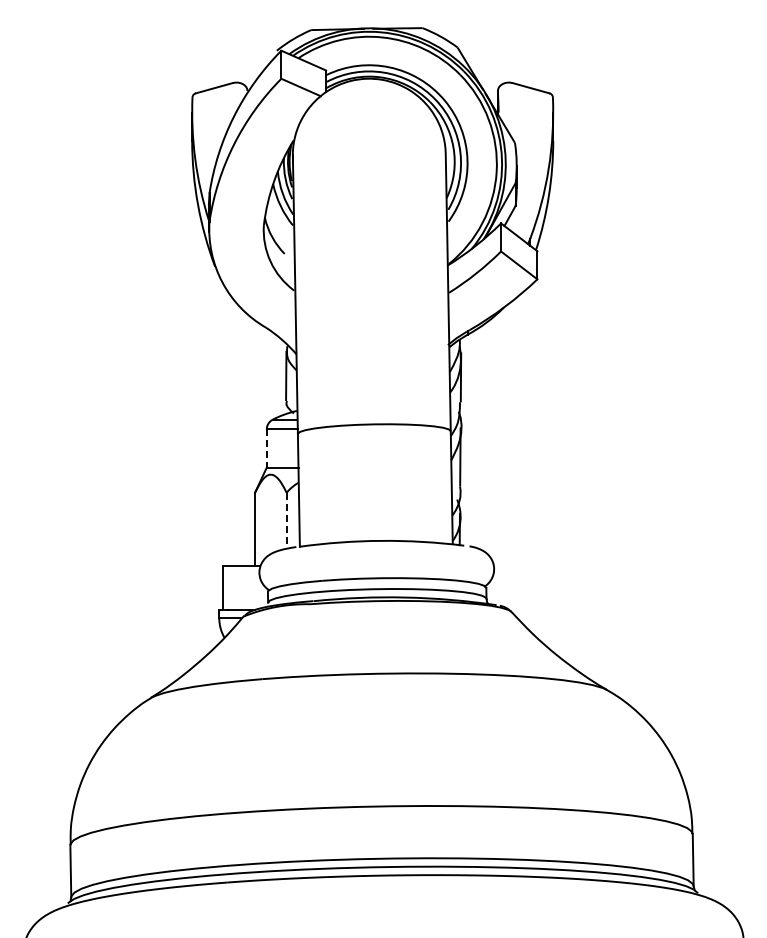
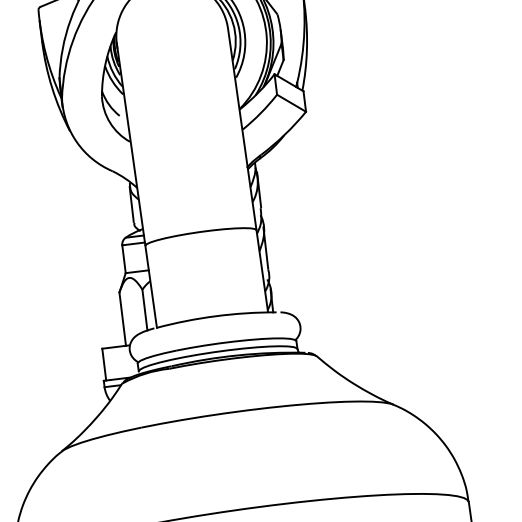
line: (266, 449) -> (123, 259), dashed -> solid
line: (286, 520) -> (144, 309), dashed -> solid

